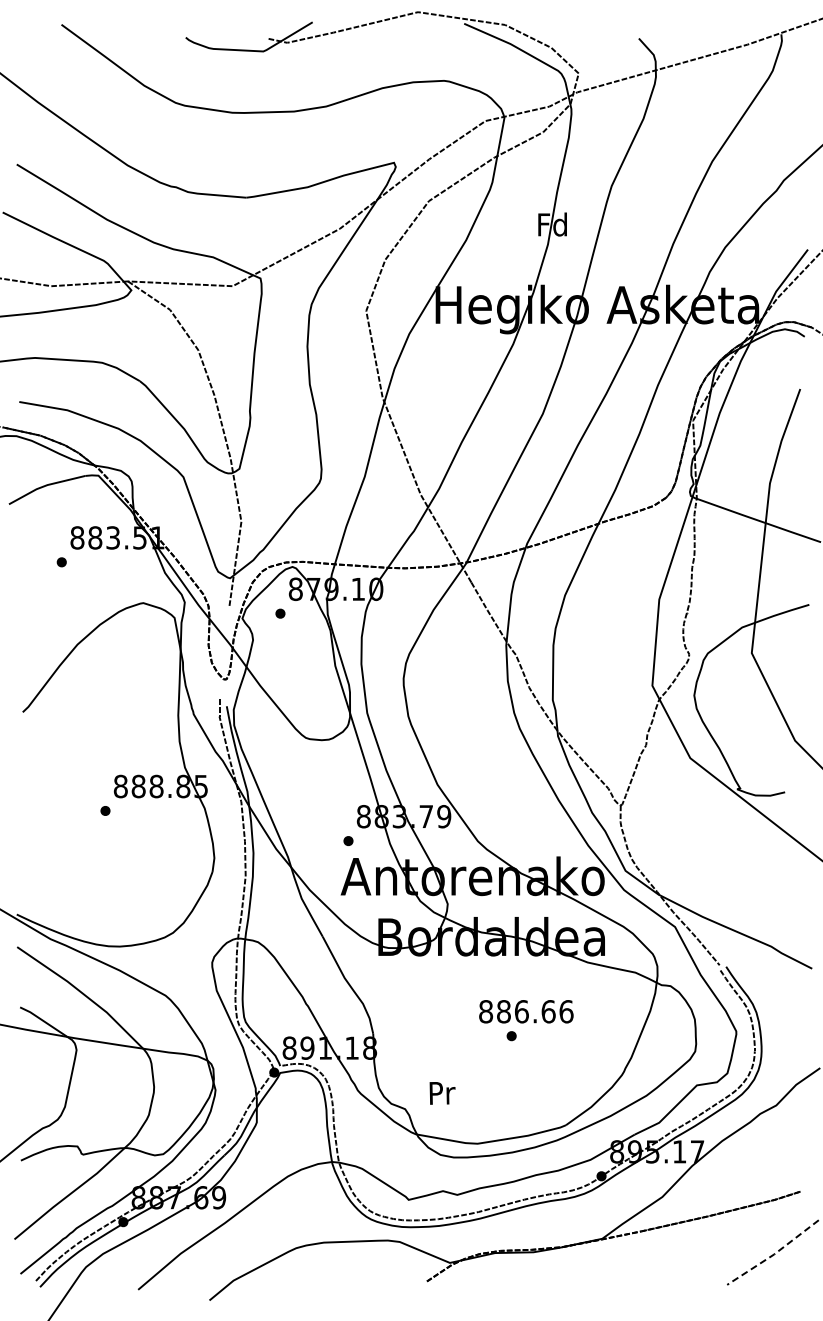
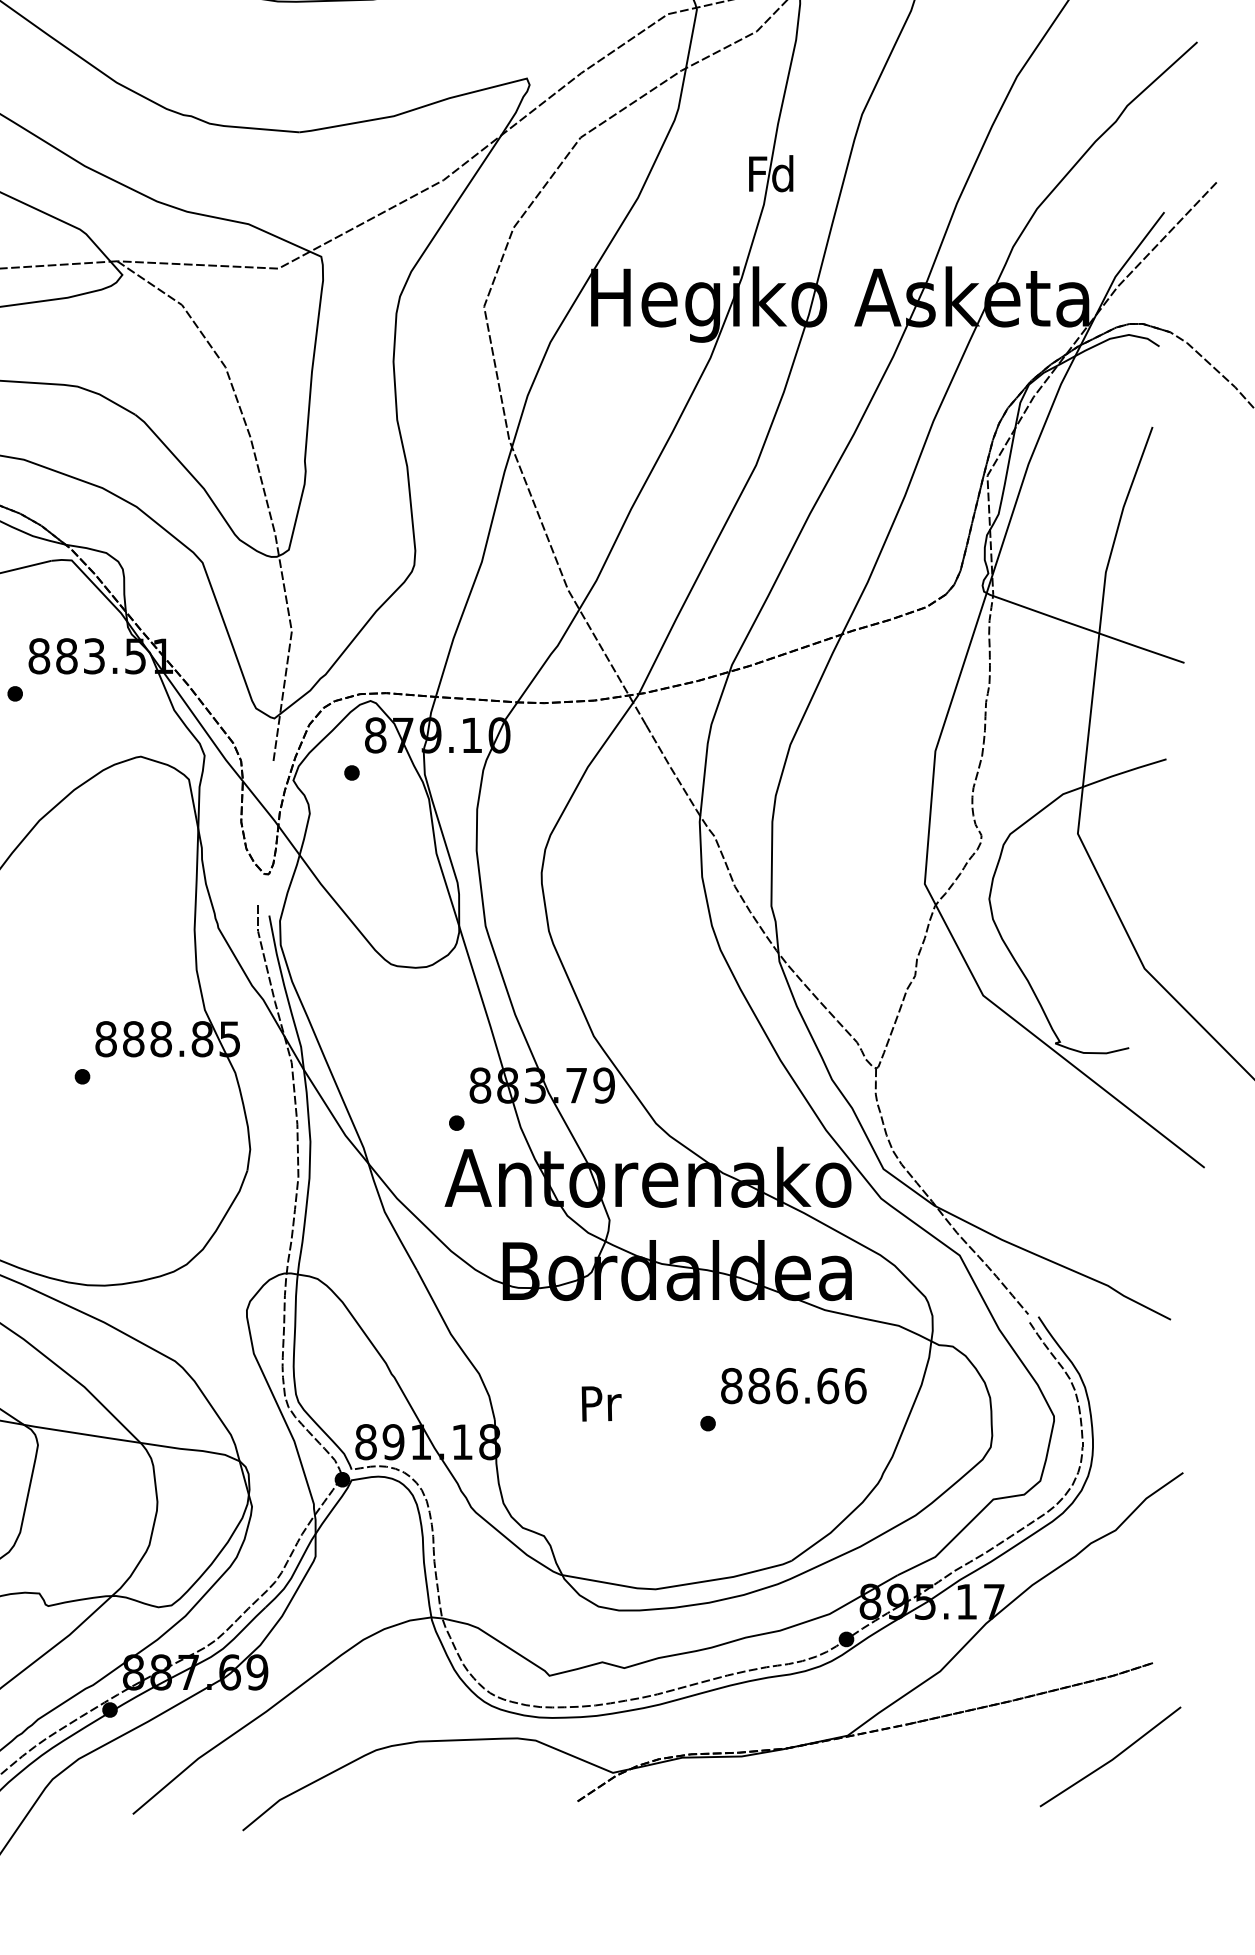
text: (526, 1011) -> (794, 1385), moved
text: (442, 1093) -> (601, 1404), moved
line: (774, 1254) -> (1112, 1759), dashed -> solid

